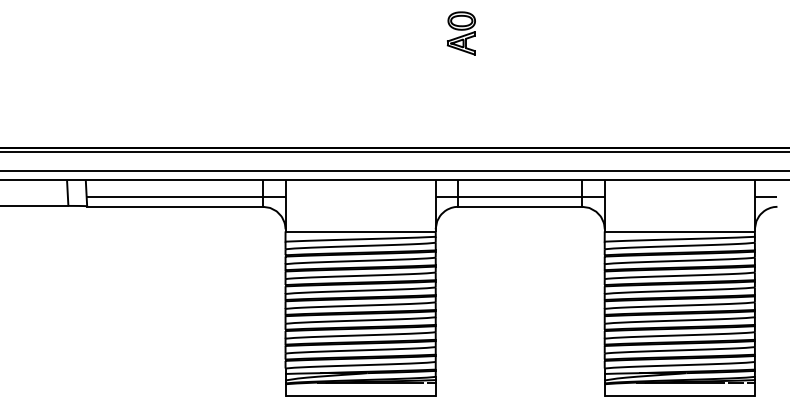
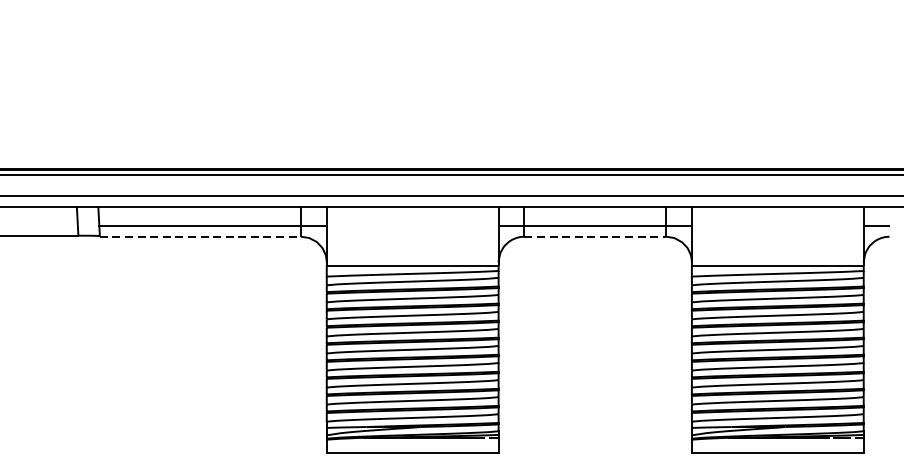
part: (460, 33) -> (526, 38), removed
line: (175, 206) -> (200, 236), solid -> dashed
line: (520, 206) -> (595, 236), solid -> dashed

